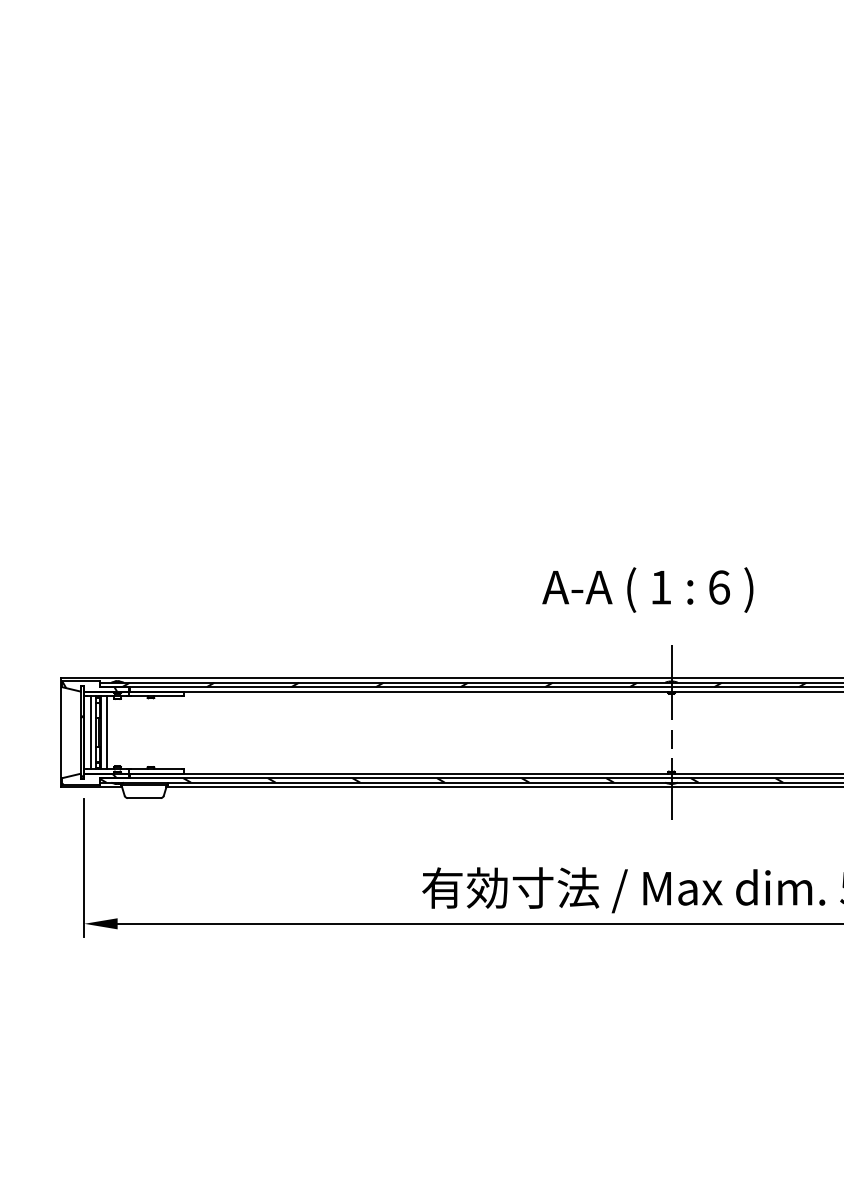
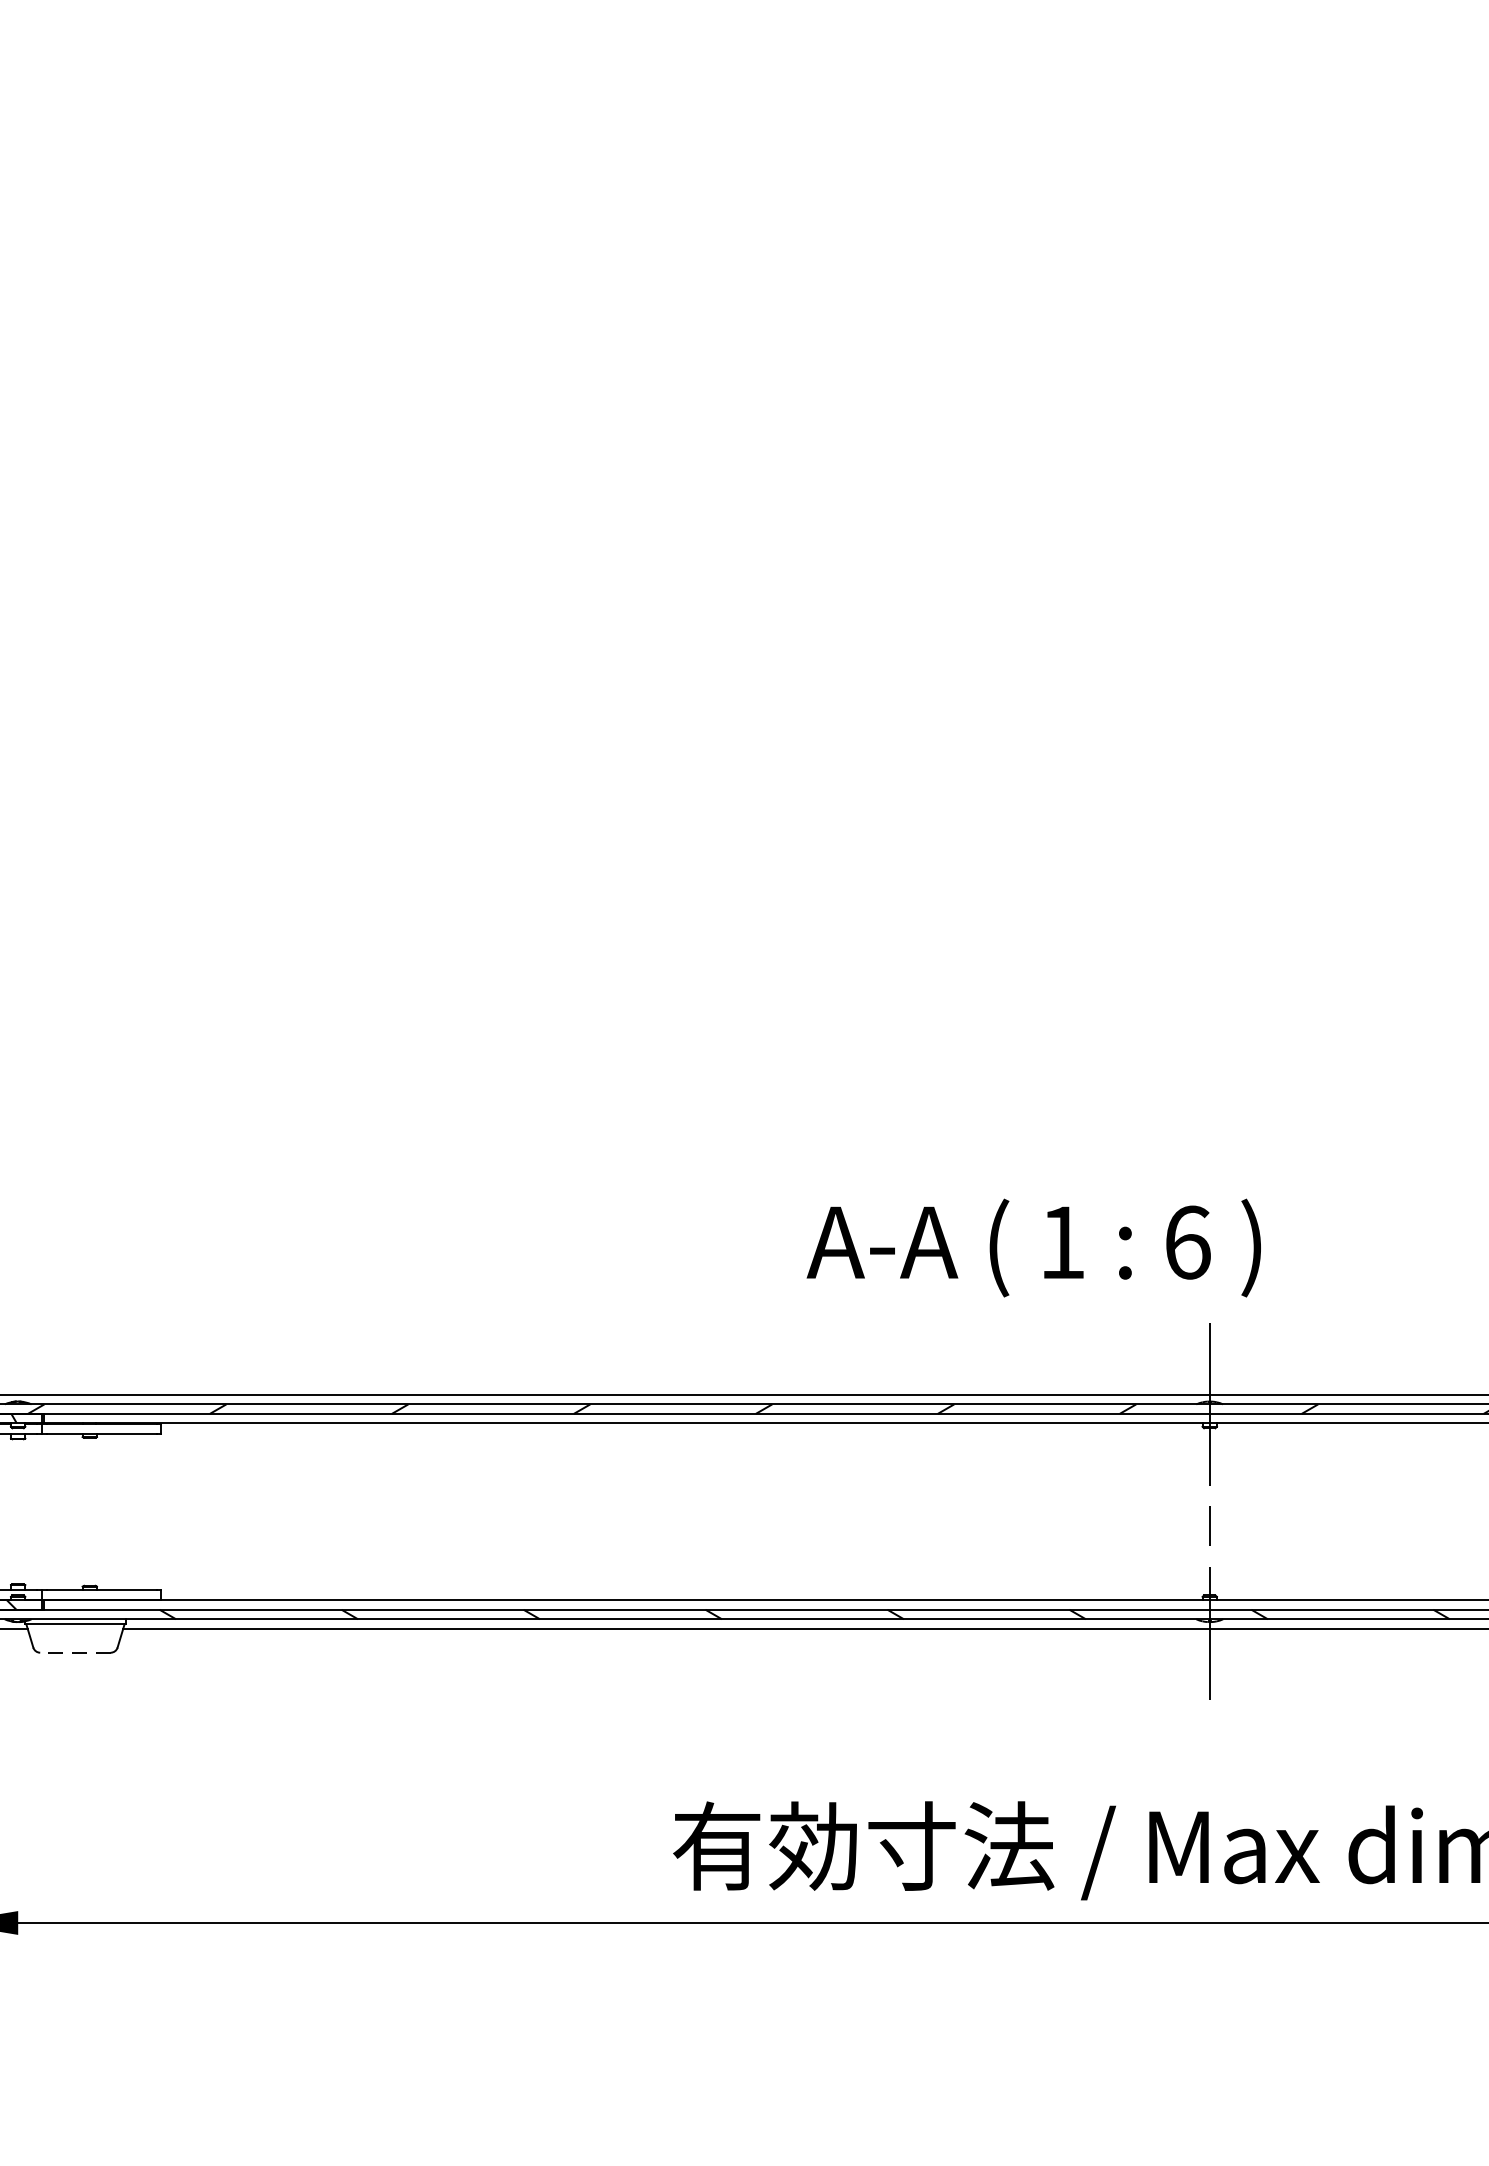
text: (647, 589) -> (1033, 1246), moved
line: (143, 798) -> (73, 1653), solid -> dashed

